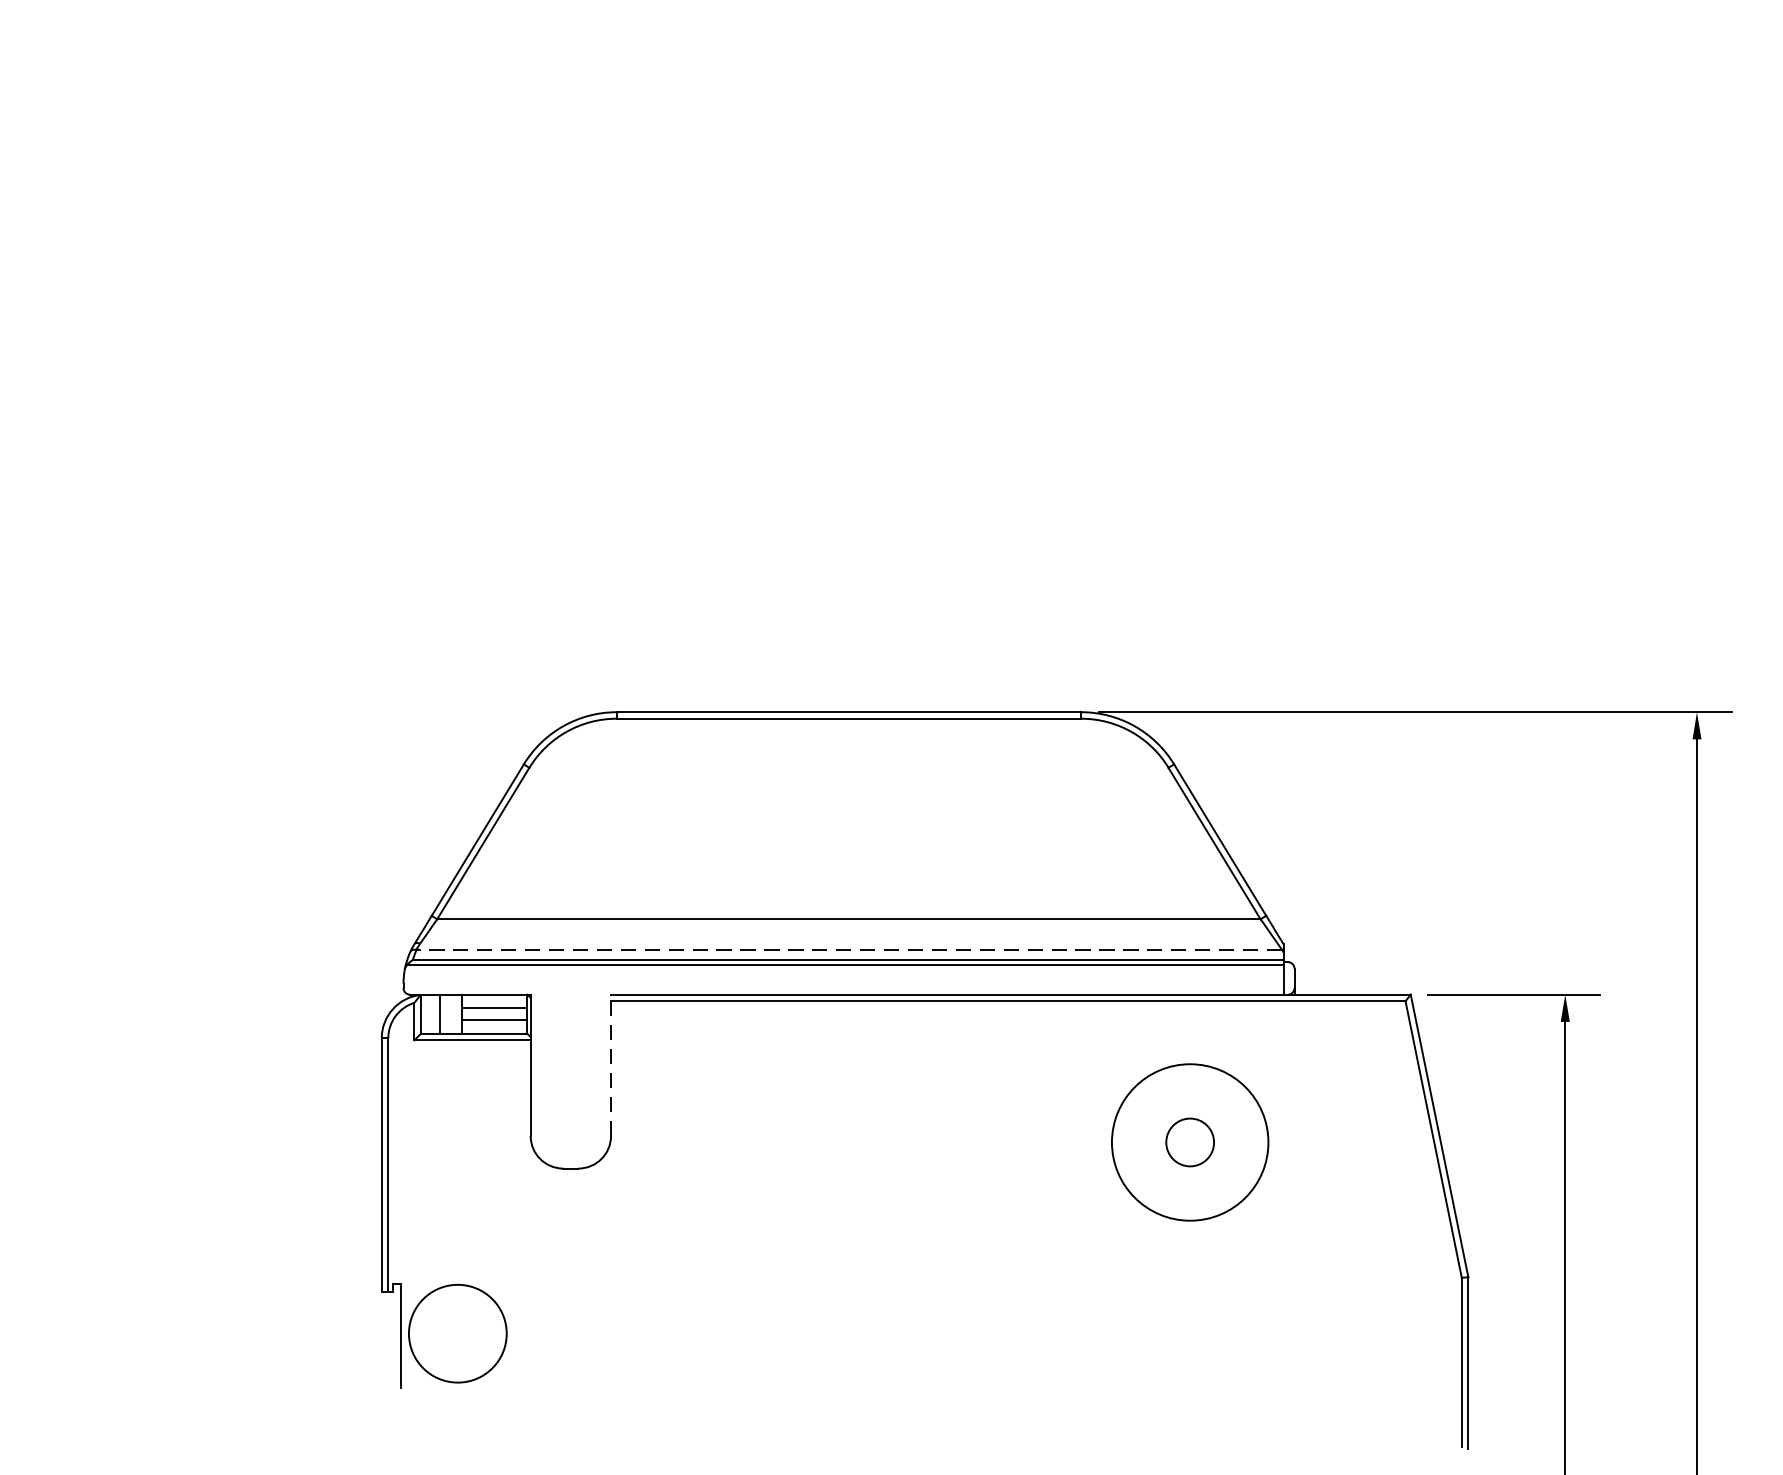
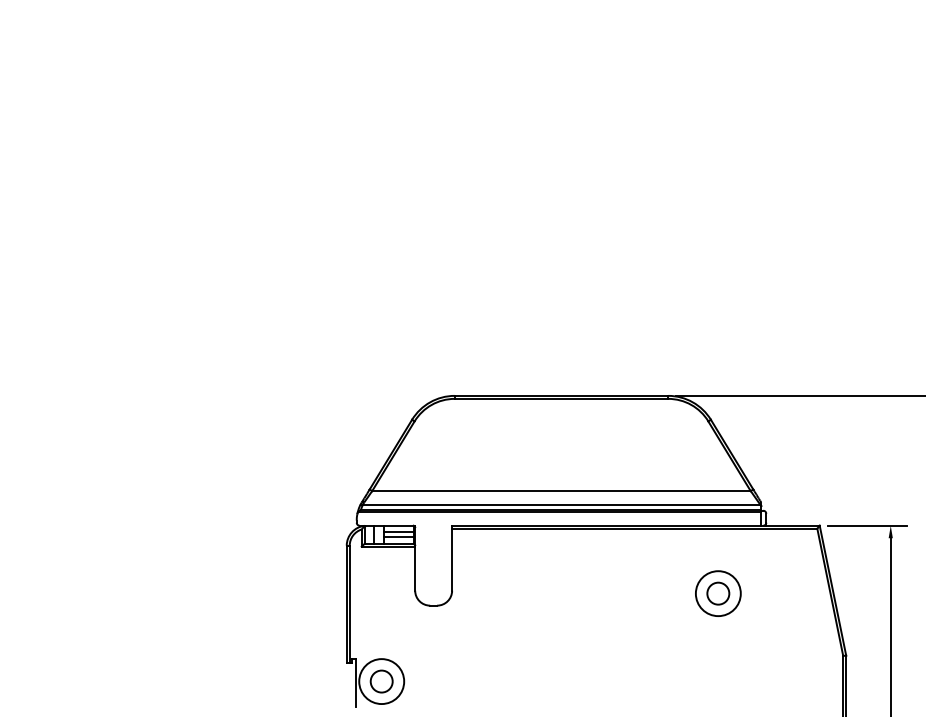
line: (848, 950) -> (561, 505), dashed -> solid
line: (611, 1063) -> (452, 557), dashed -> solid
circle: (1188, 1142) -> (717, 593), size x0.62
circle: (457, 1333) -> (381, 681), added

